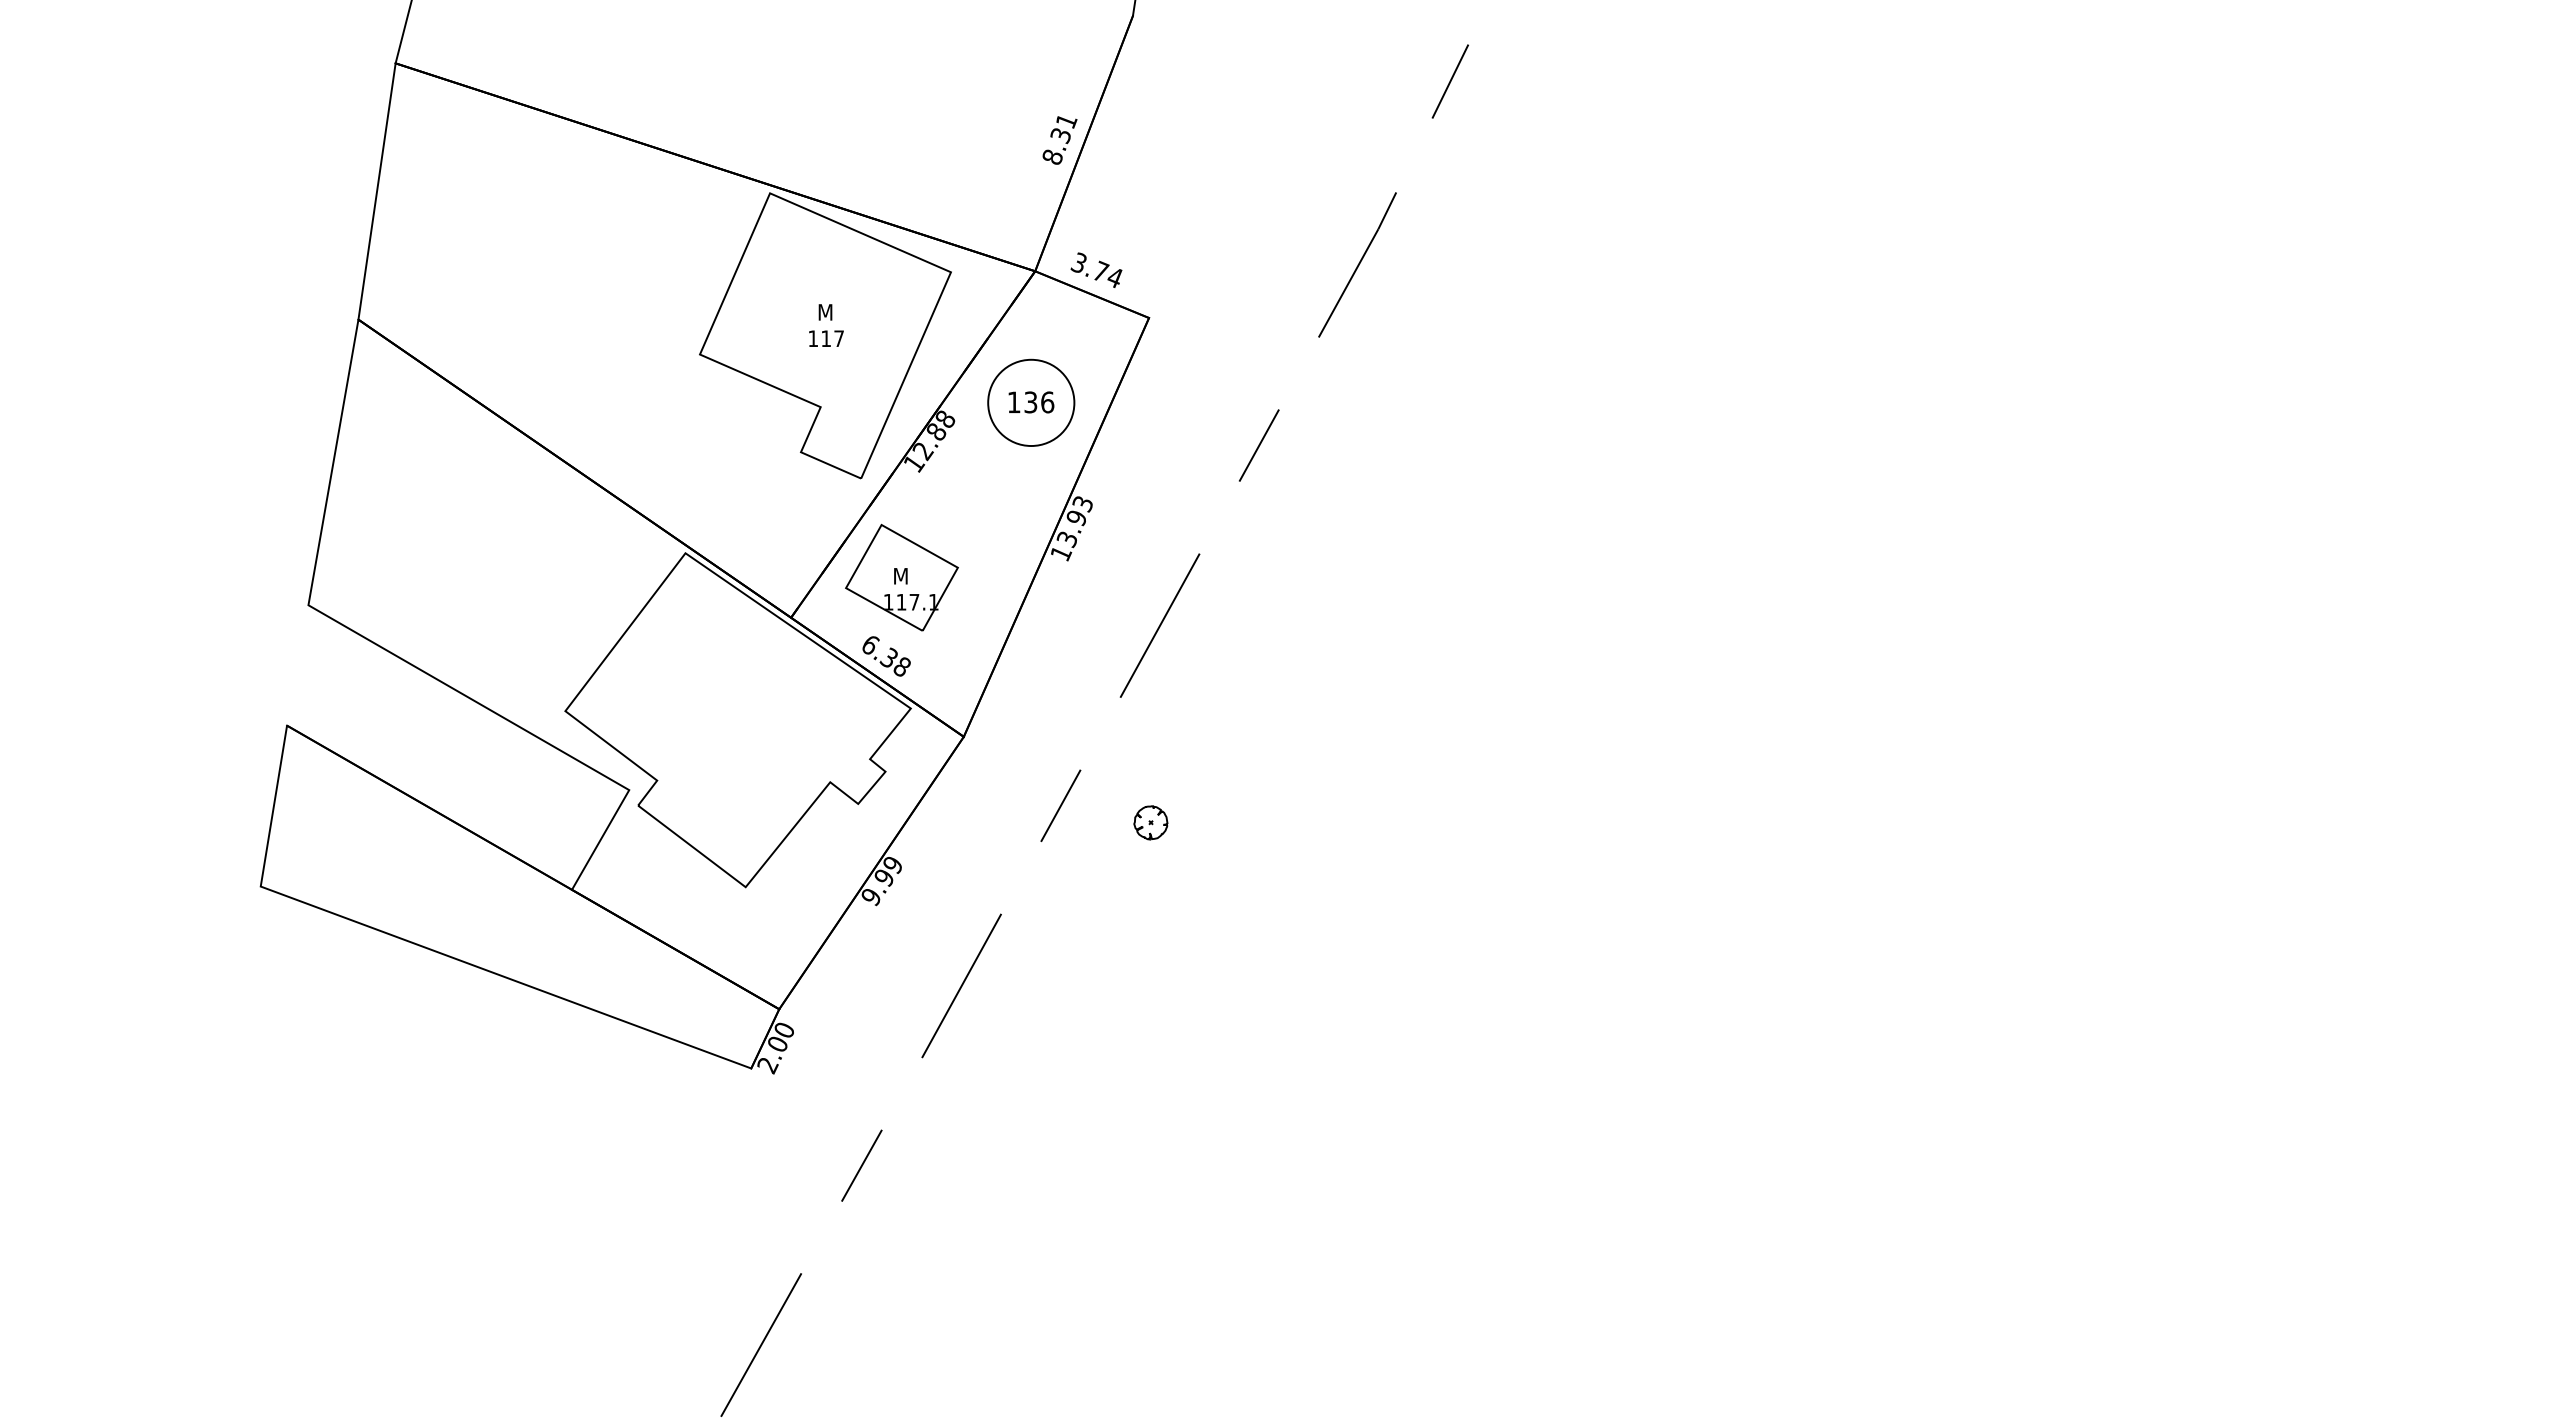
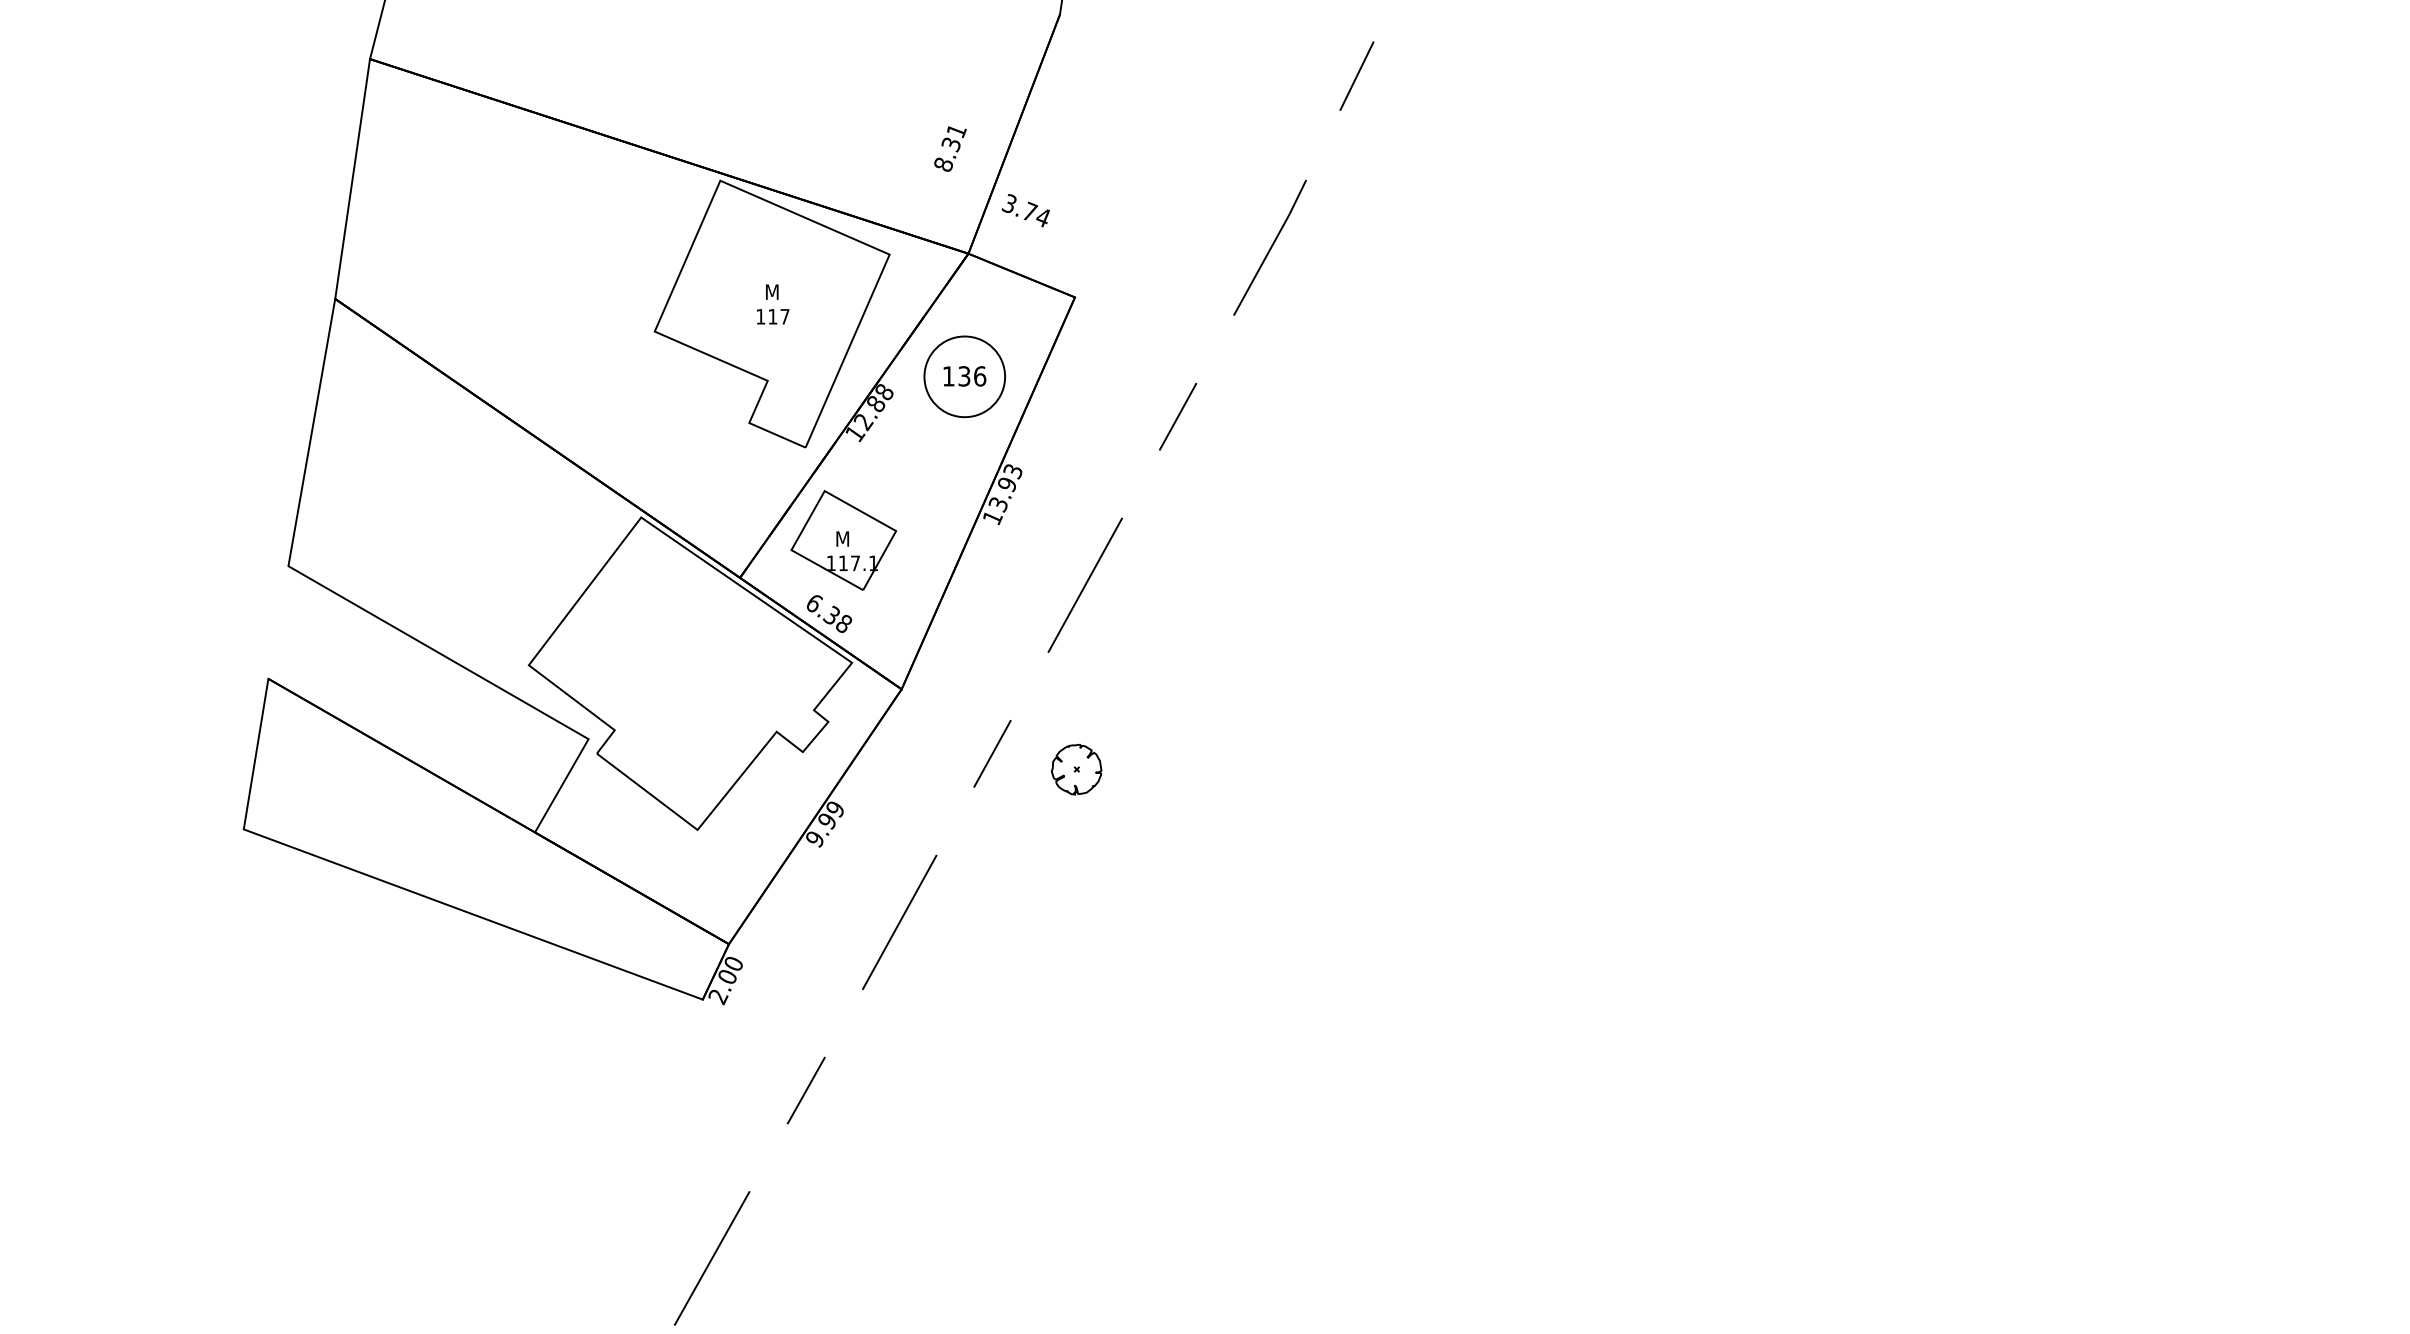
text: (1059, 140) -> (950, 149), moved
text: (1096, 269) -> (1025, 209), moved
part: (1150, 822) -> (1076, 769), size x1.6

